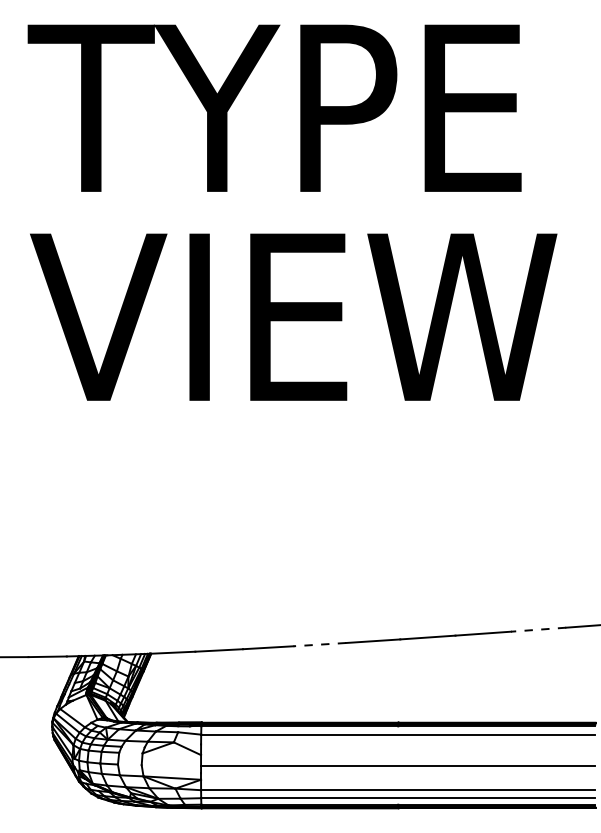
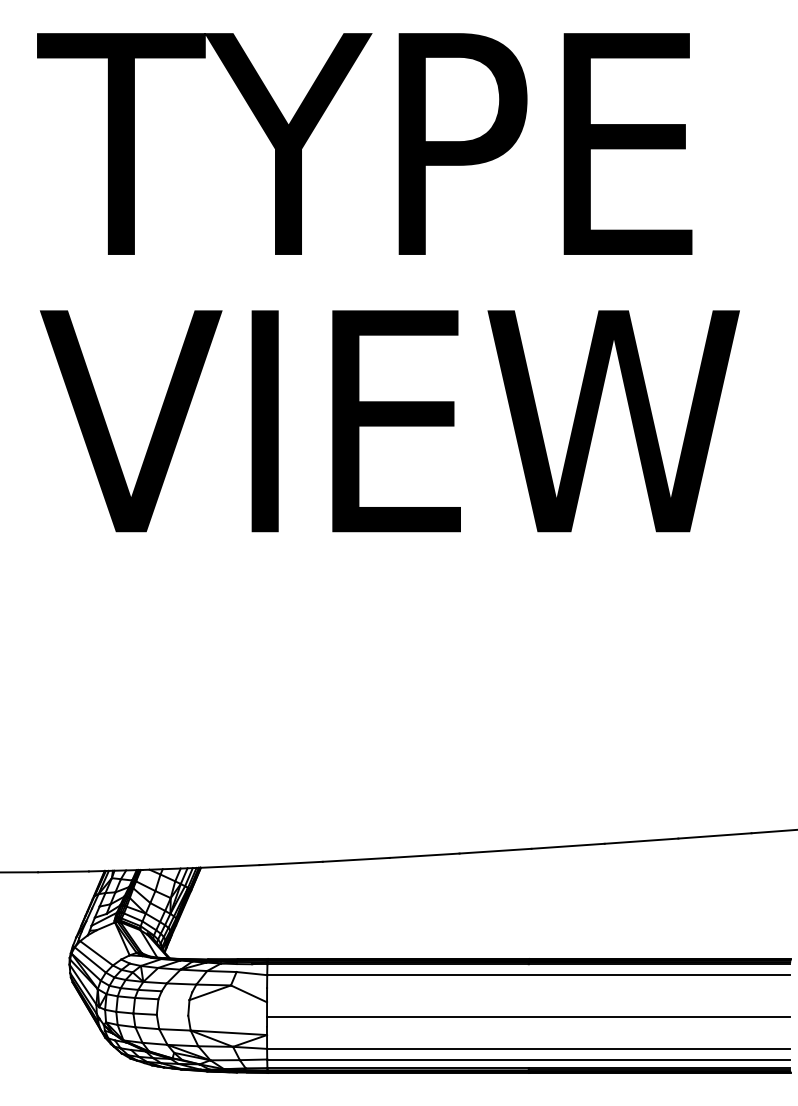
line: (538, 629) -> (714, 835), dashed -> solid
line: (319, 644) -> (424, 855), dashed -> solid

